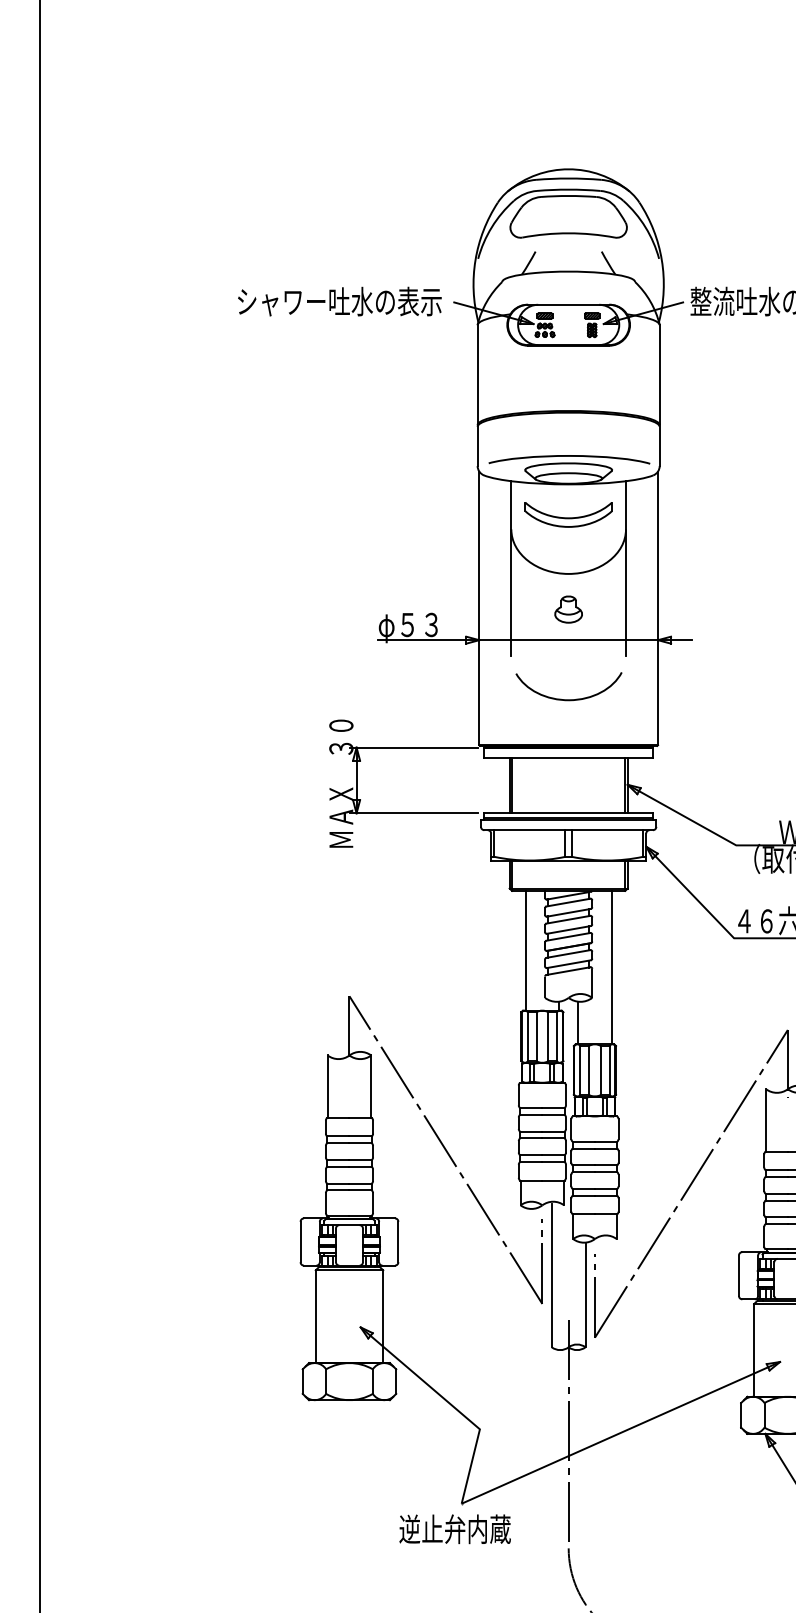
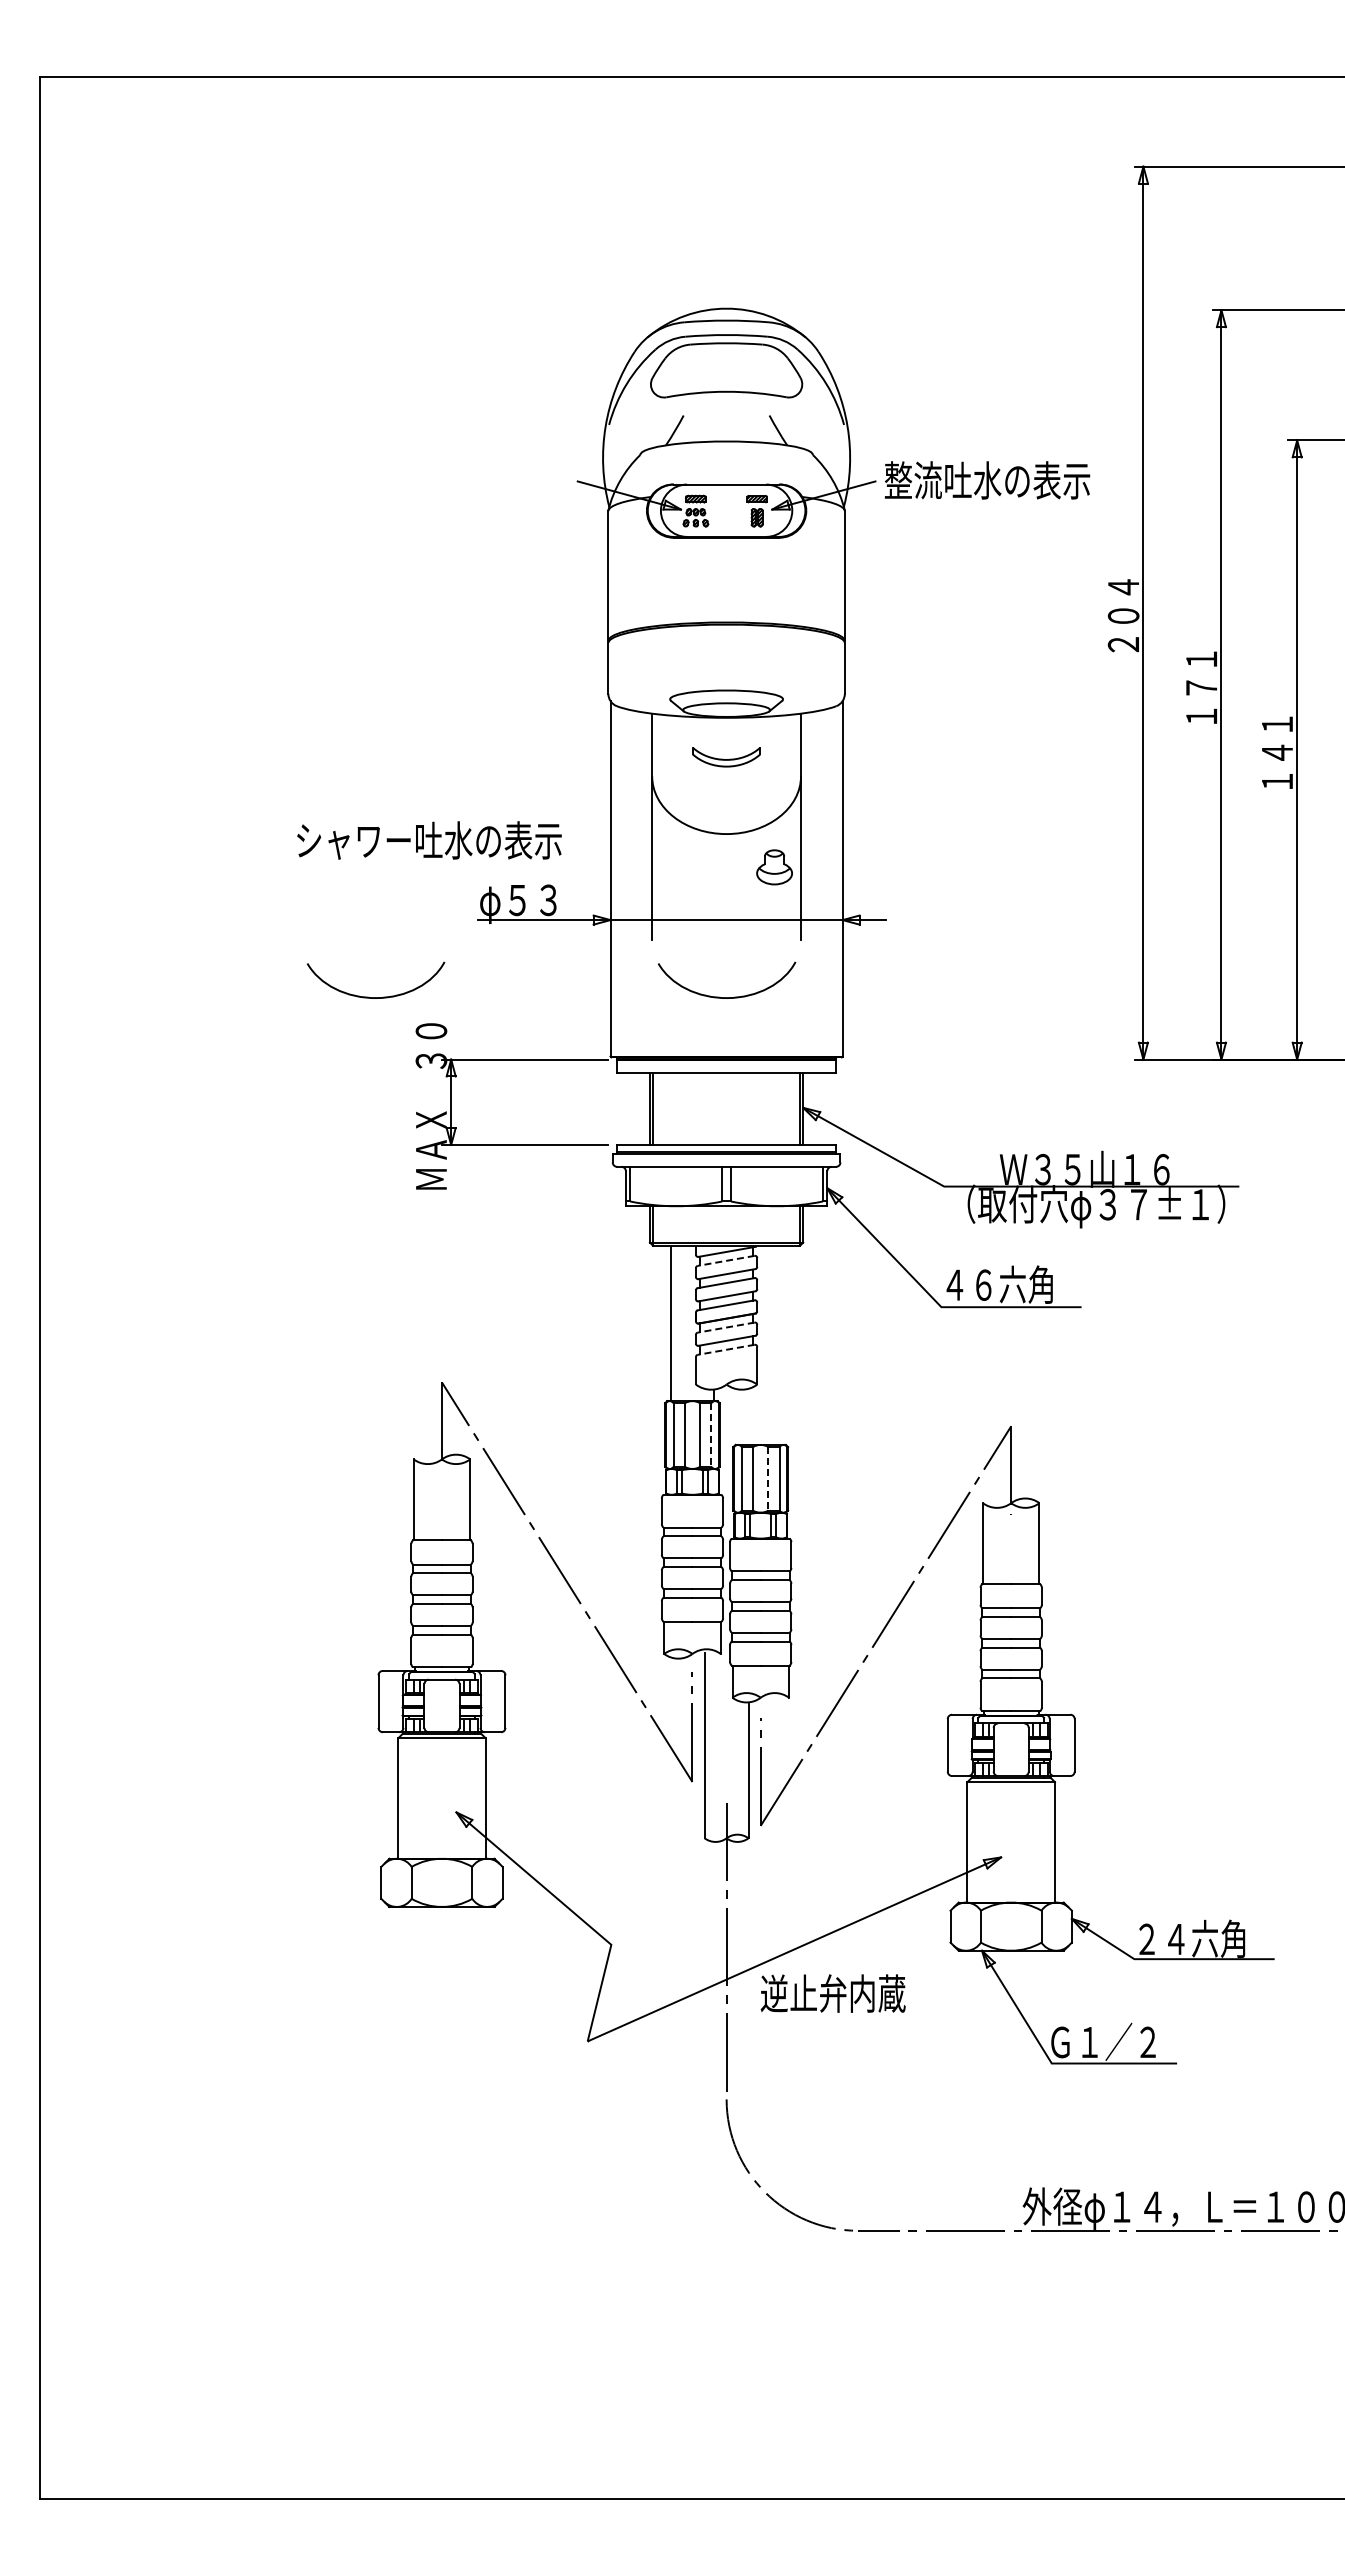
text: (339, 301) -> (429, 840), moved
curve: (569, 456) -> (727, 681), removed
part: (568, 514) -> (726, 756), size x0.6
part: (568, 609) -> (774, 867), moved
curve: (298, 699) -> (375, 997), added
line: (568, 902) -> (726, 1260), solid -> dashed
line: (568, 953) -> (726, 1327), solid -> dashed
line: (611, 967) -> (782, 1344), removed
line: (568, 970) -> (726, 1349), solid -> dashed
line: (577, 1022) -> (738, 1416), removed
line: (557, 1037) -> (711, 1435), solid -> dashed
line: (600, 1070) -> (768, 1478), solid -> dashed
text: (454, 1529) -> (832, 1993), moved

